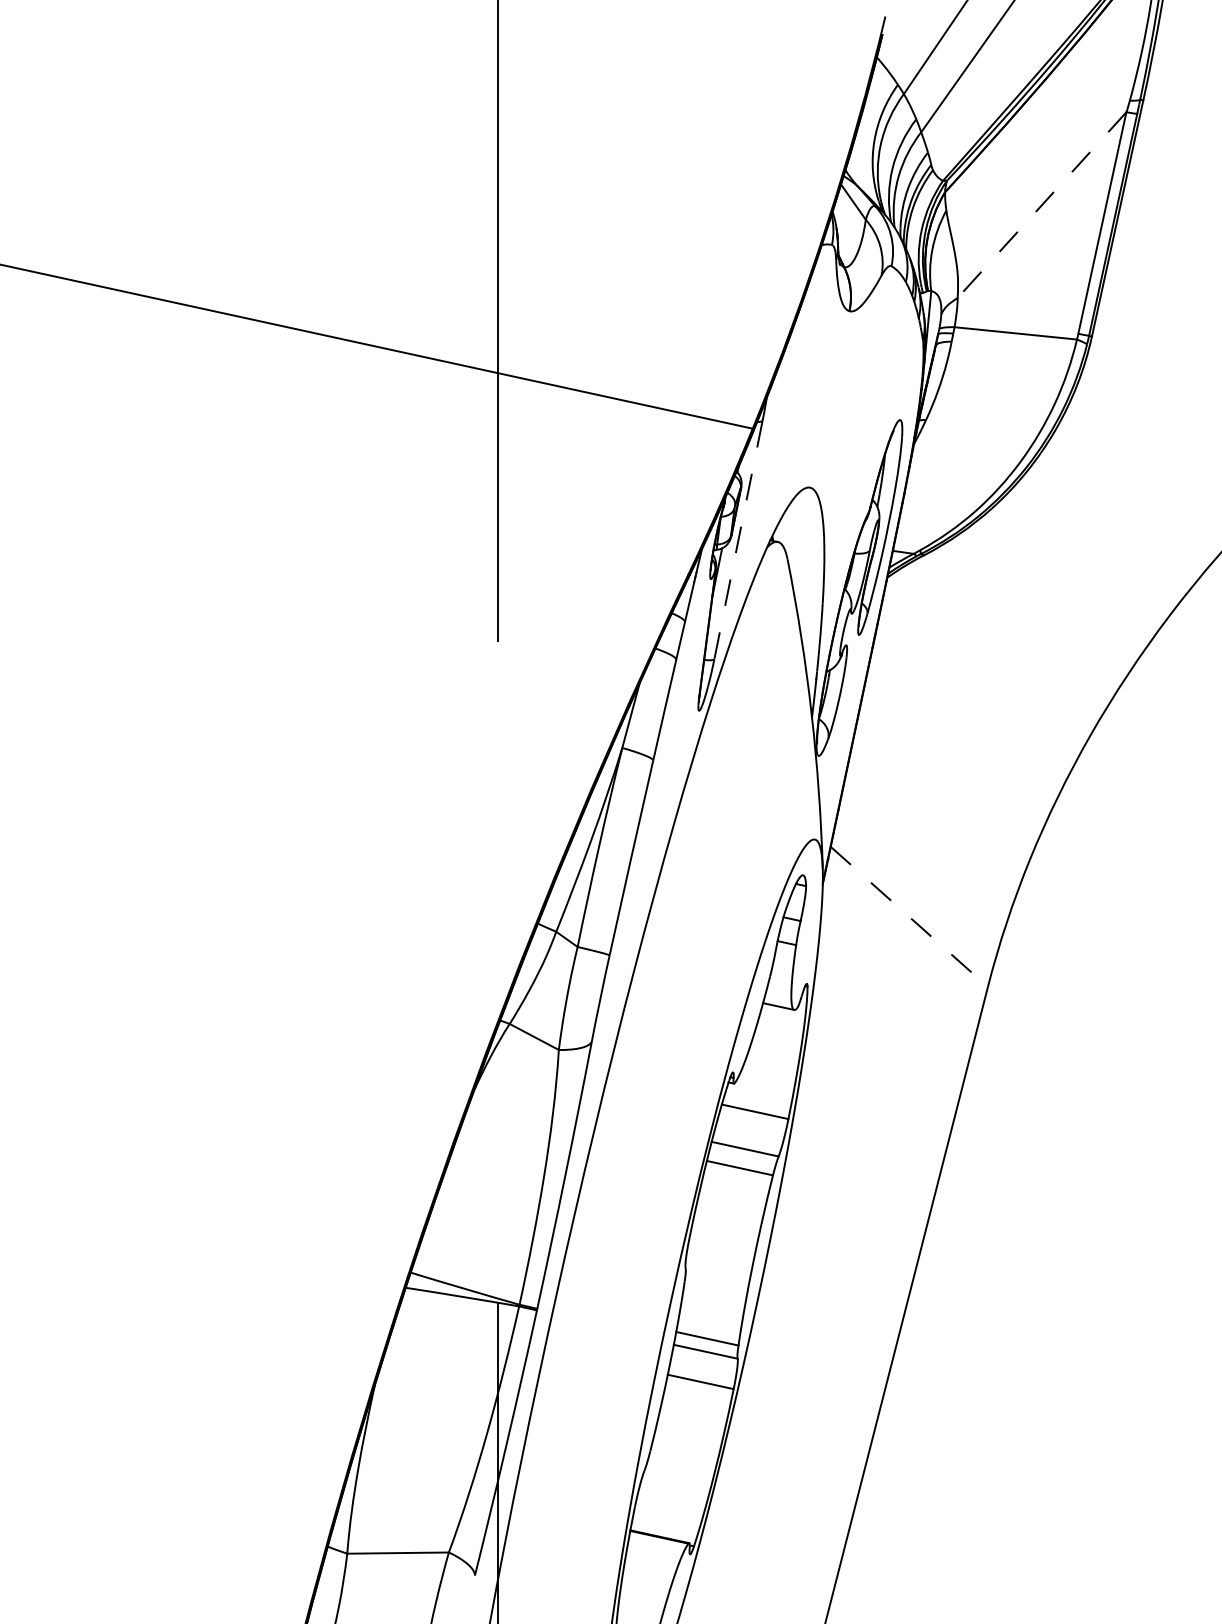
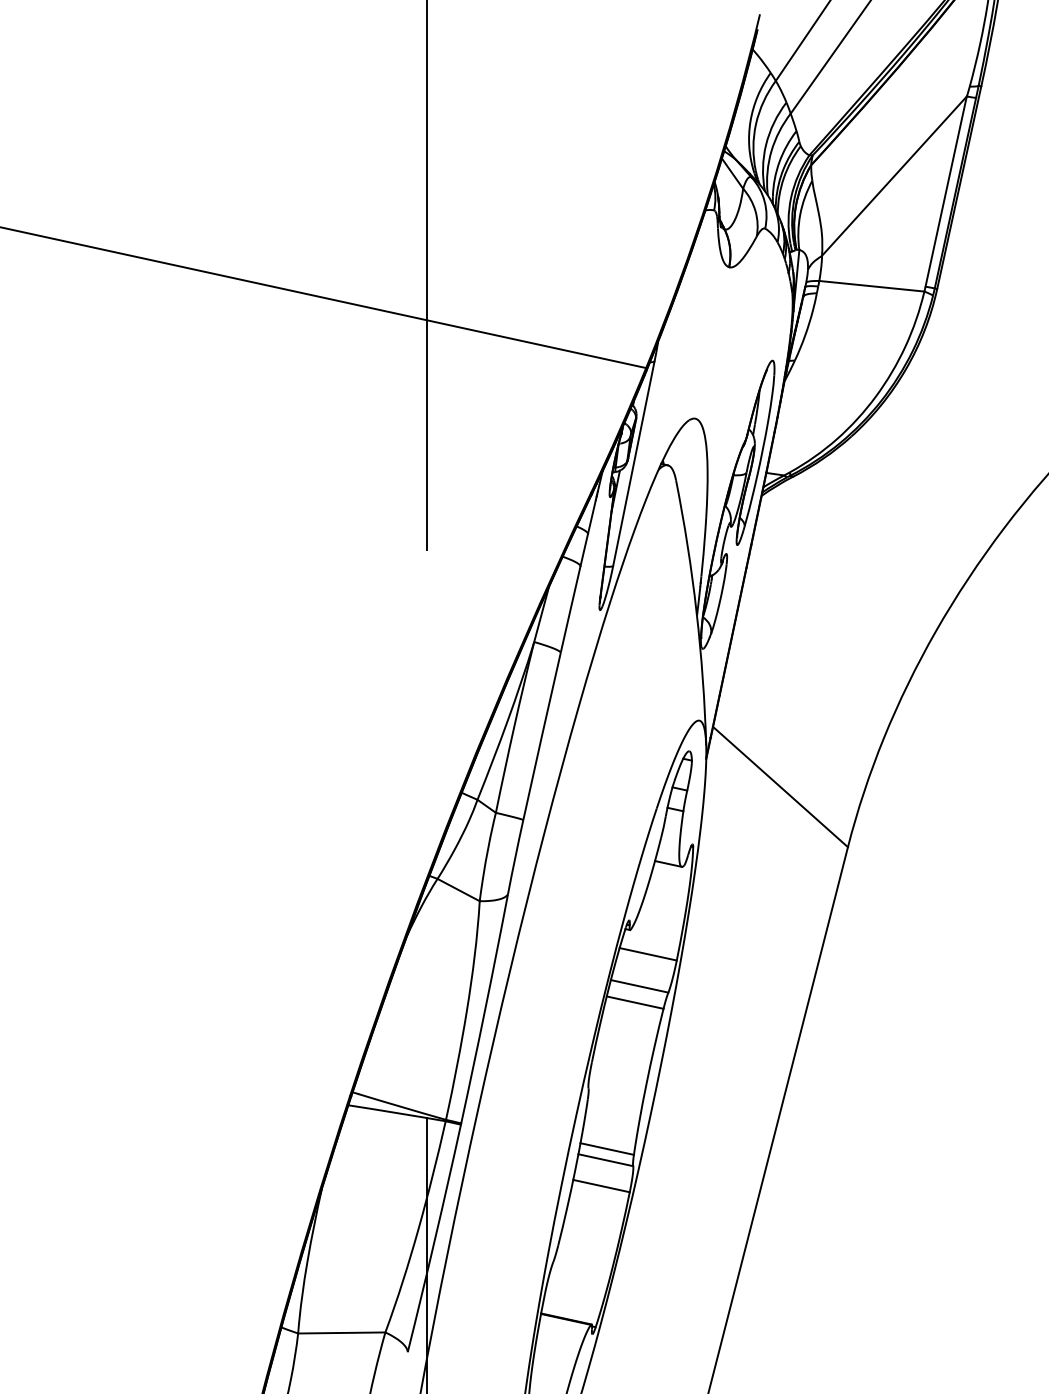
line: (1042, 205) -> (894, 176), dashed -> solid
line: (738, 541) -> (633, 464), dashed -> solid
line: (909, 917) -> (780, 787), dashed -> solid

